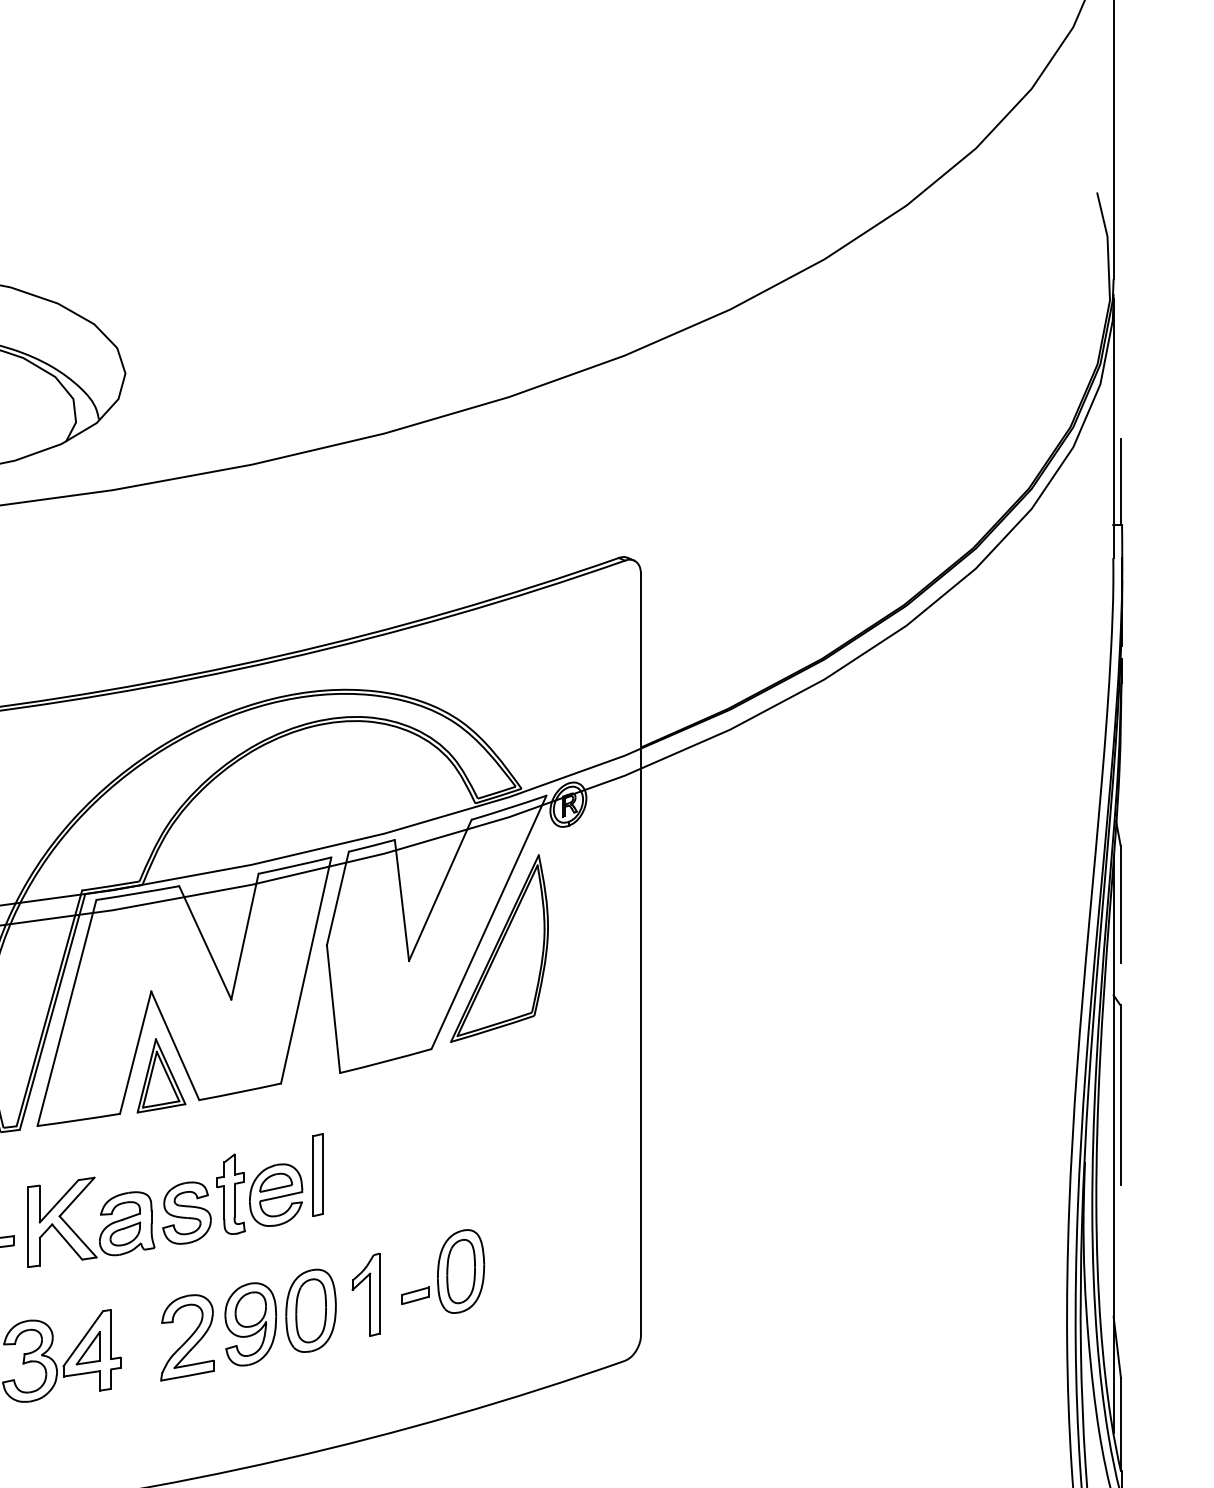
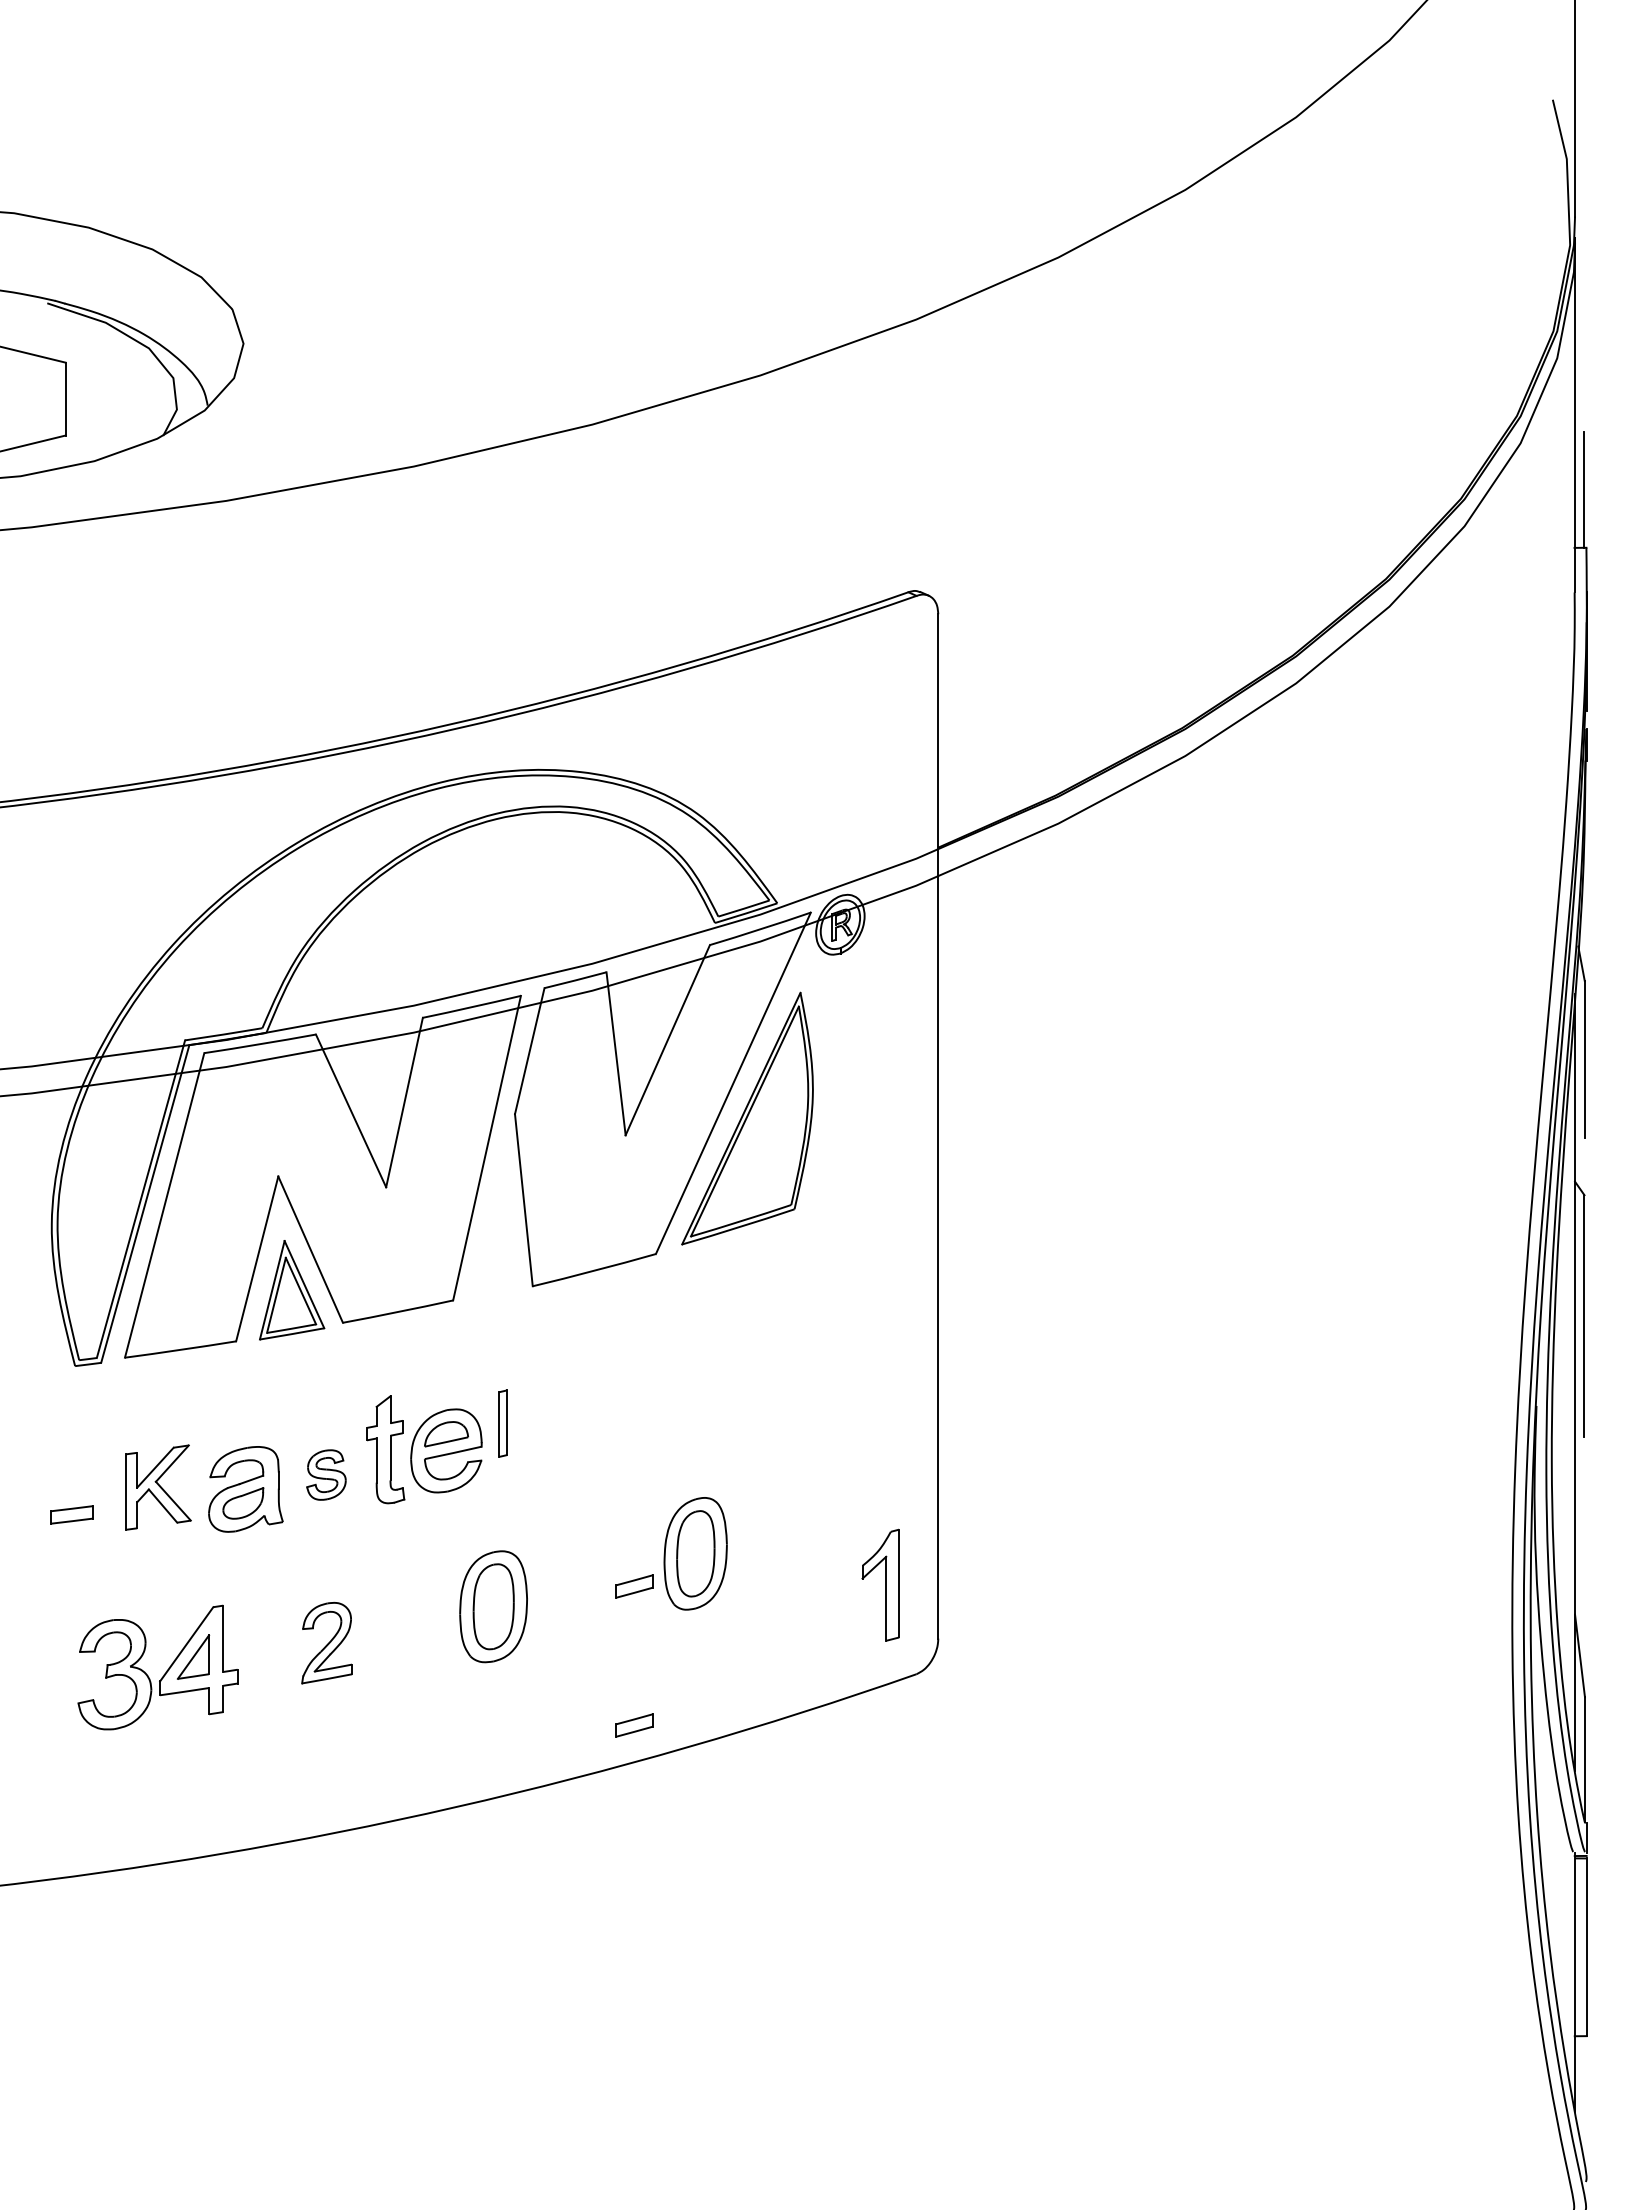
part: (317, 1174) -> (502, 1423), size x0.6
part: (187, 1212) -> (326, 1474), size x0.6
part: (62, 1222) -> (158, 1487), size x0.7
part: (365, 1294) -> (880, 1584), moved
part: (250, 1324) -> (412, 1624), removed
part: (187, 1337) -> (326, 1642), size x0.7
part: (415, 1398) -> (634, 1725), added

